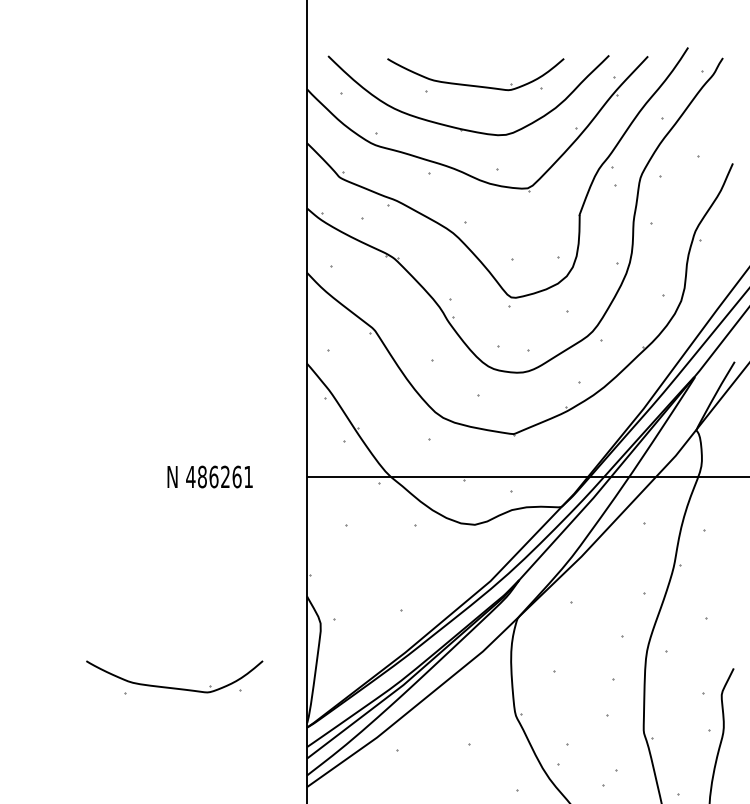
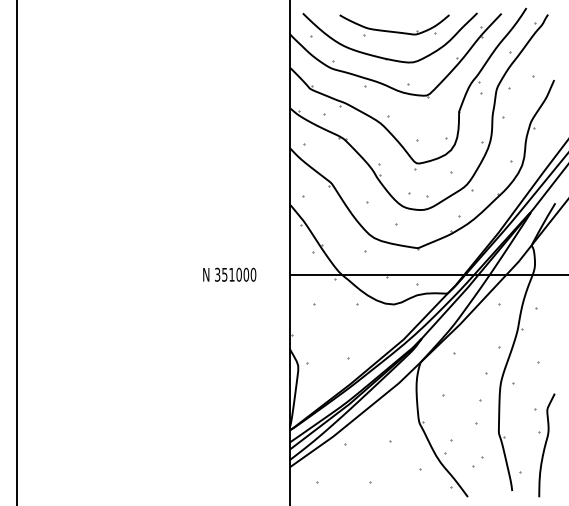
text: (219, 476) -> (235, 274), 486261 -> 351000
part: (174, 677) -> (207, 399), removed

